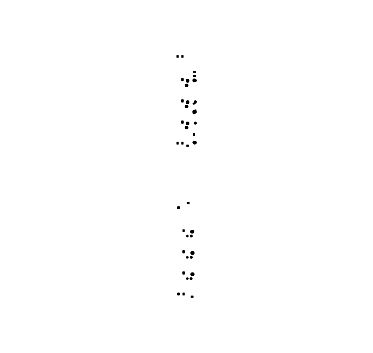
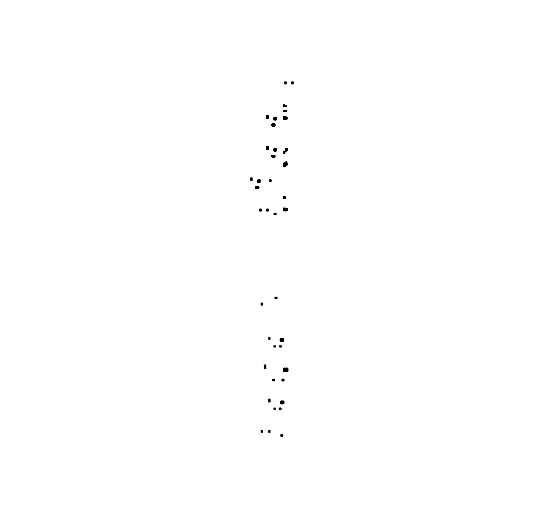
part: (179, 56) -> (288, 82), moved
part: (188, 124) -> (260, 182), moved
part: (188, 254) -> (276, 373), size x1.6

